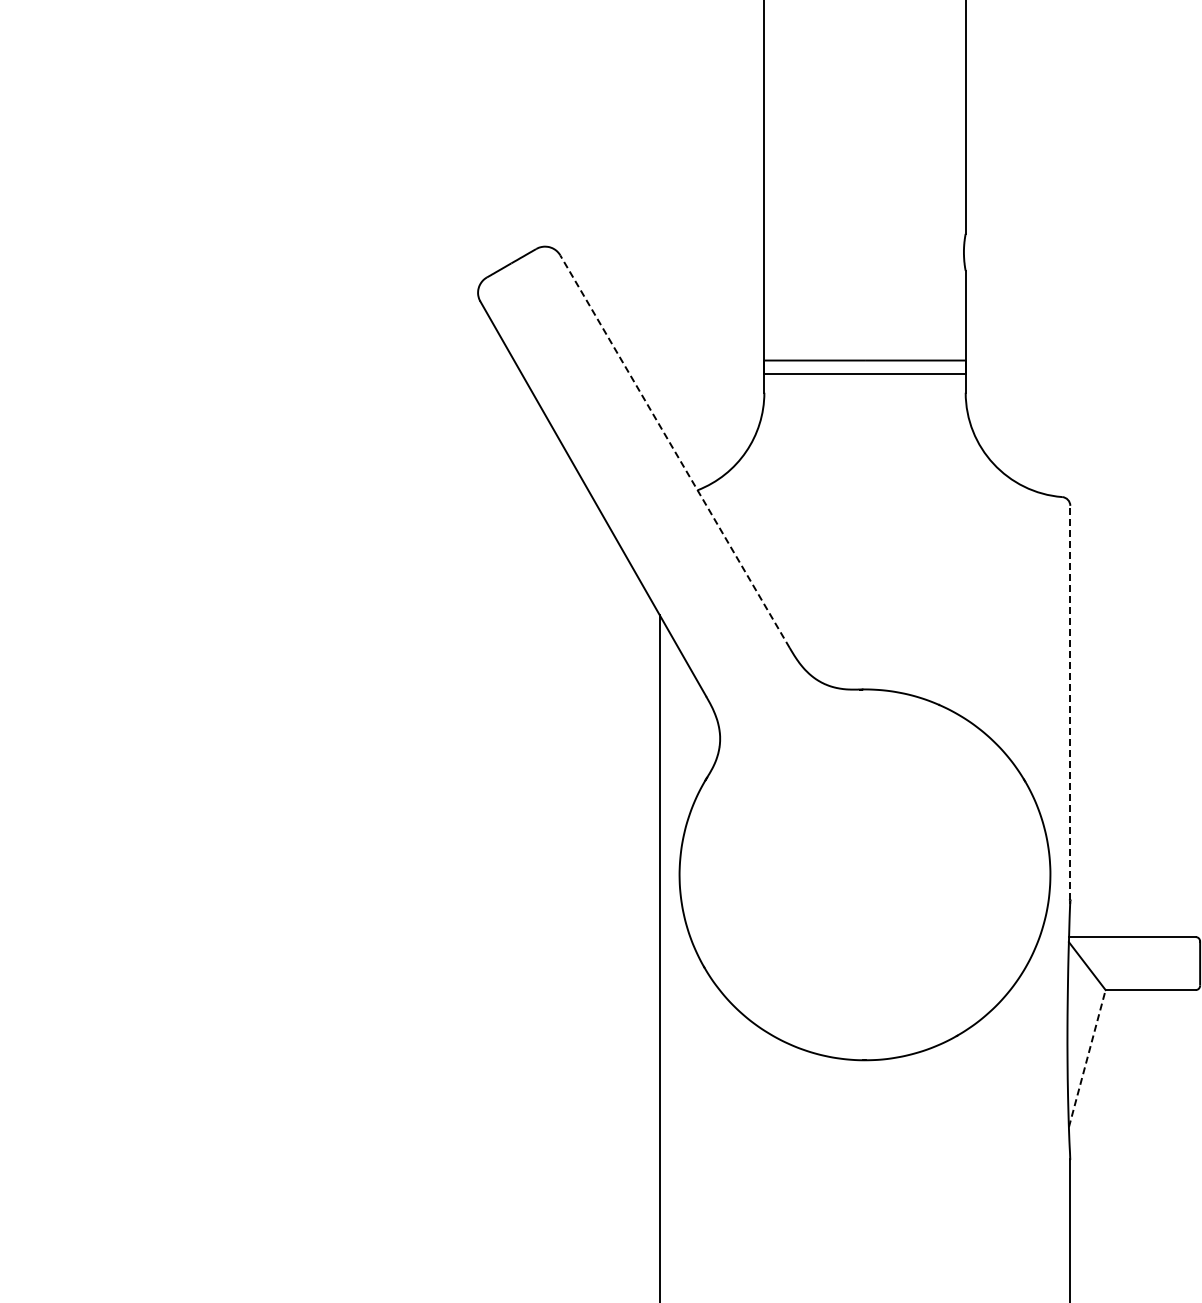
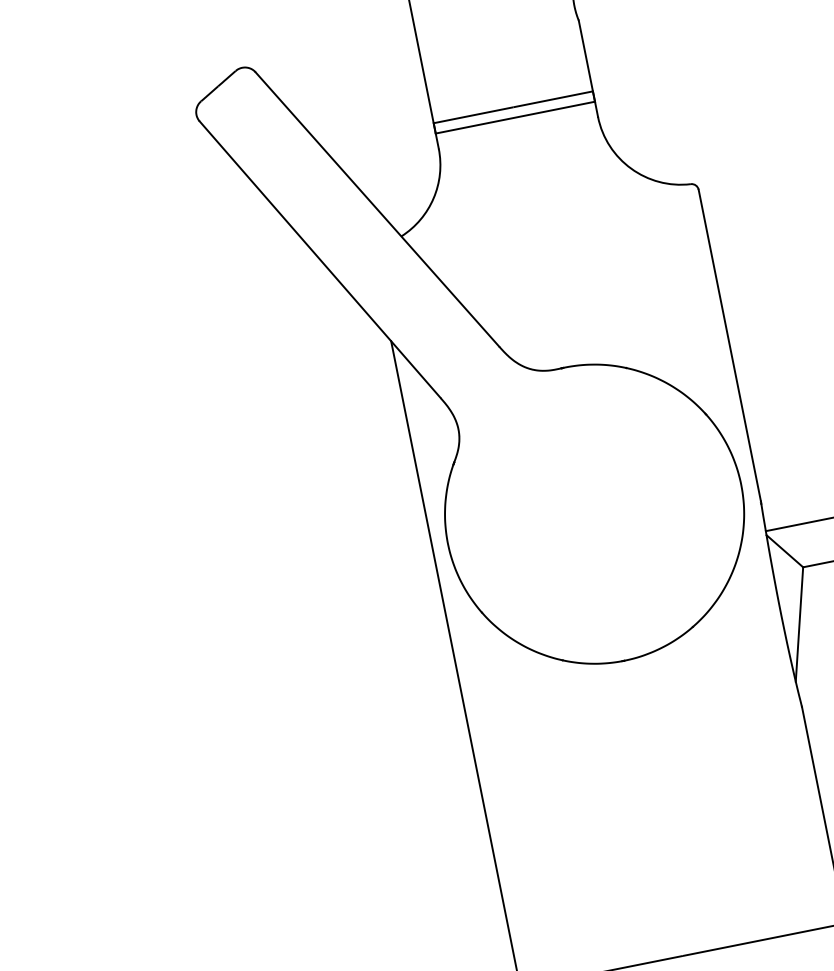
line: (674, 451) -> (376, 209), dashed -> solid
line: (1070, 702) -> (729, 345), dashed -> solid
line: (1087, 1058) -> (799, 624), dashed -> solid

